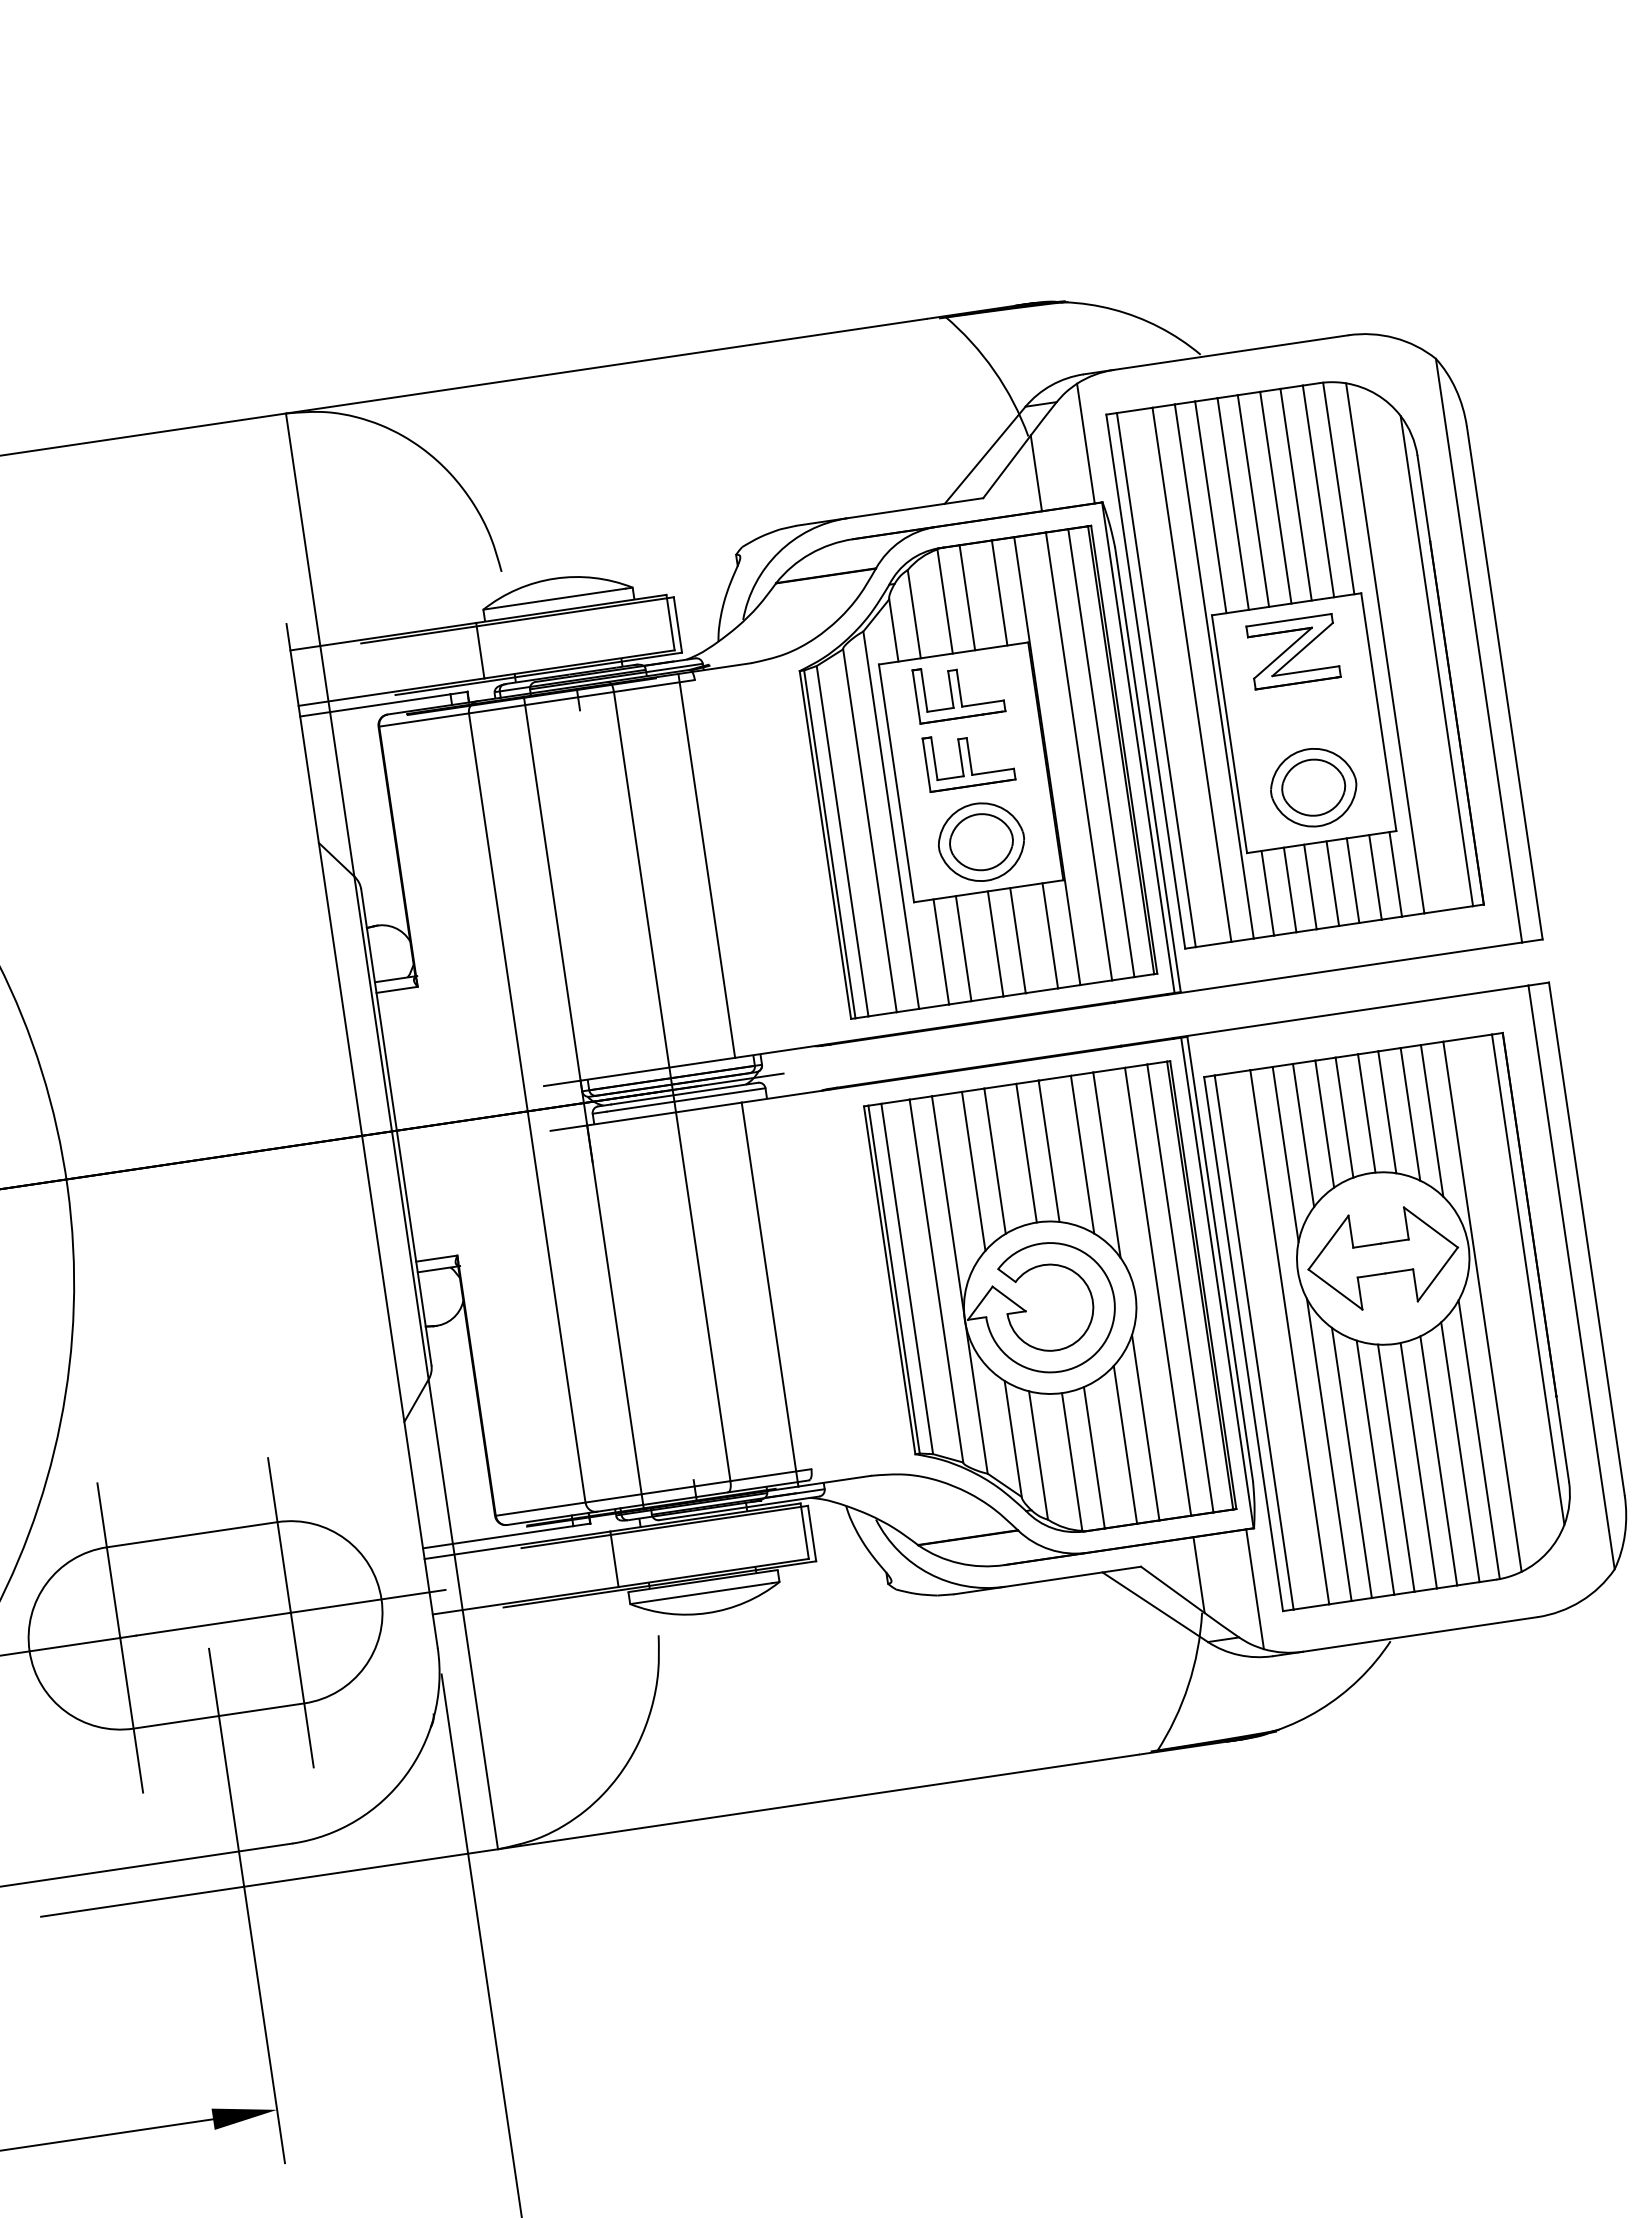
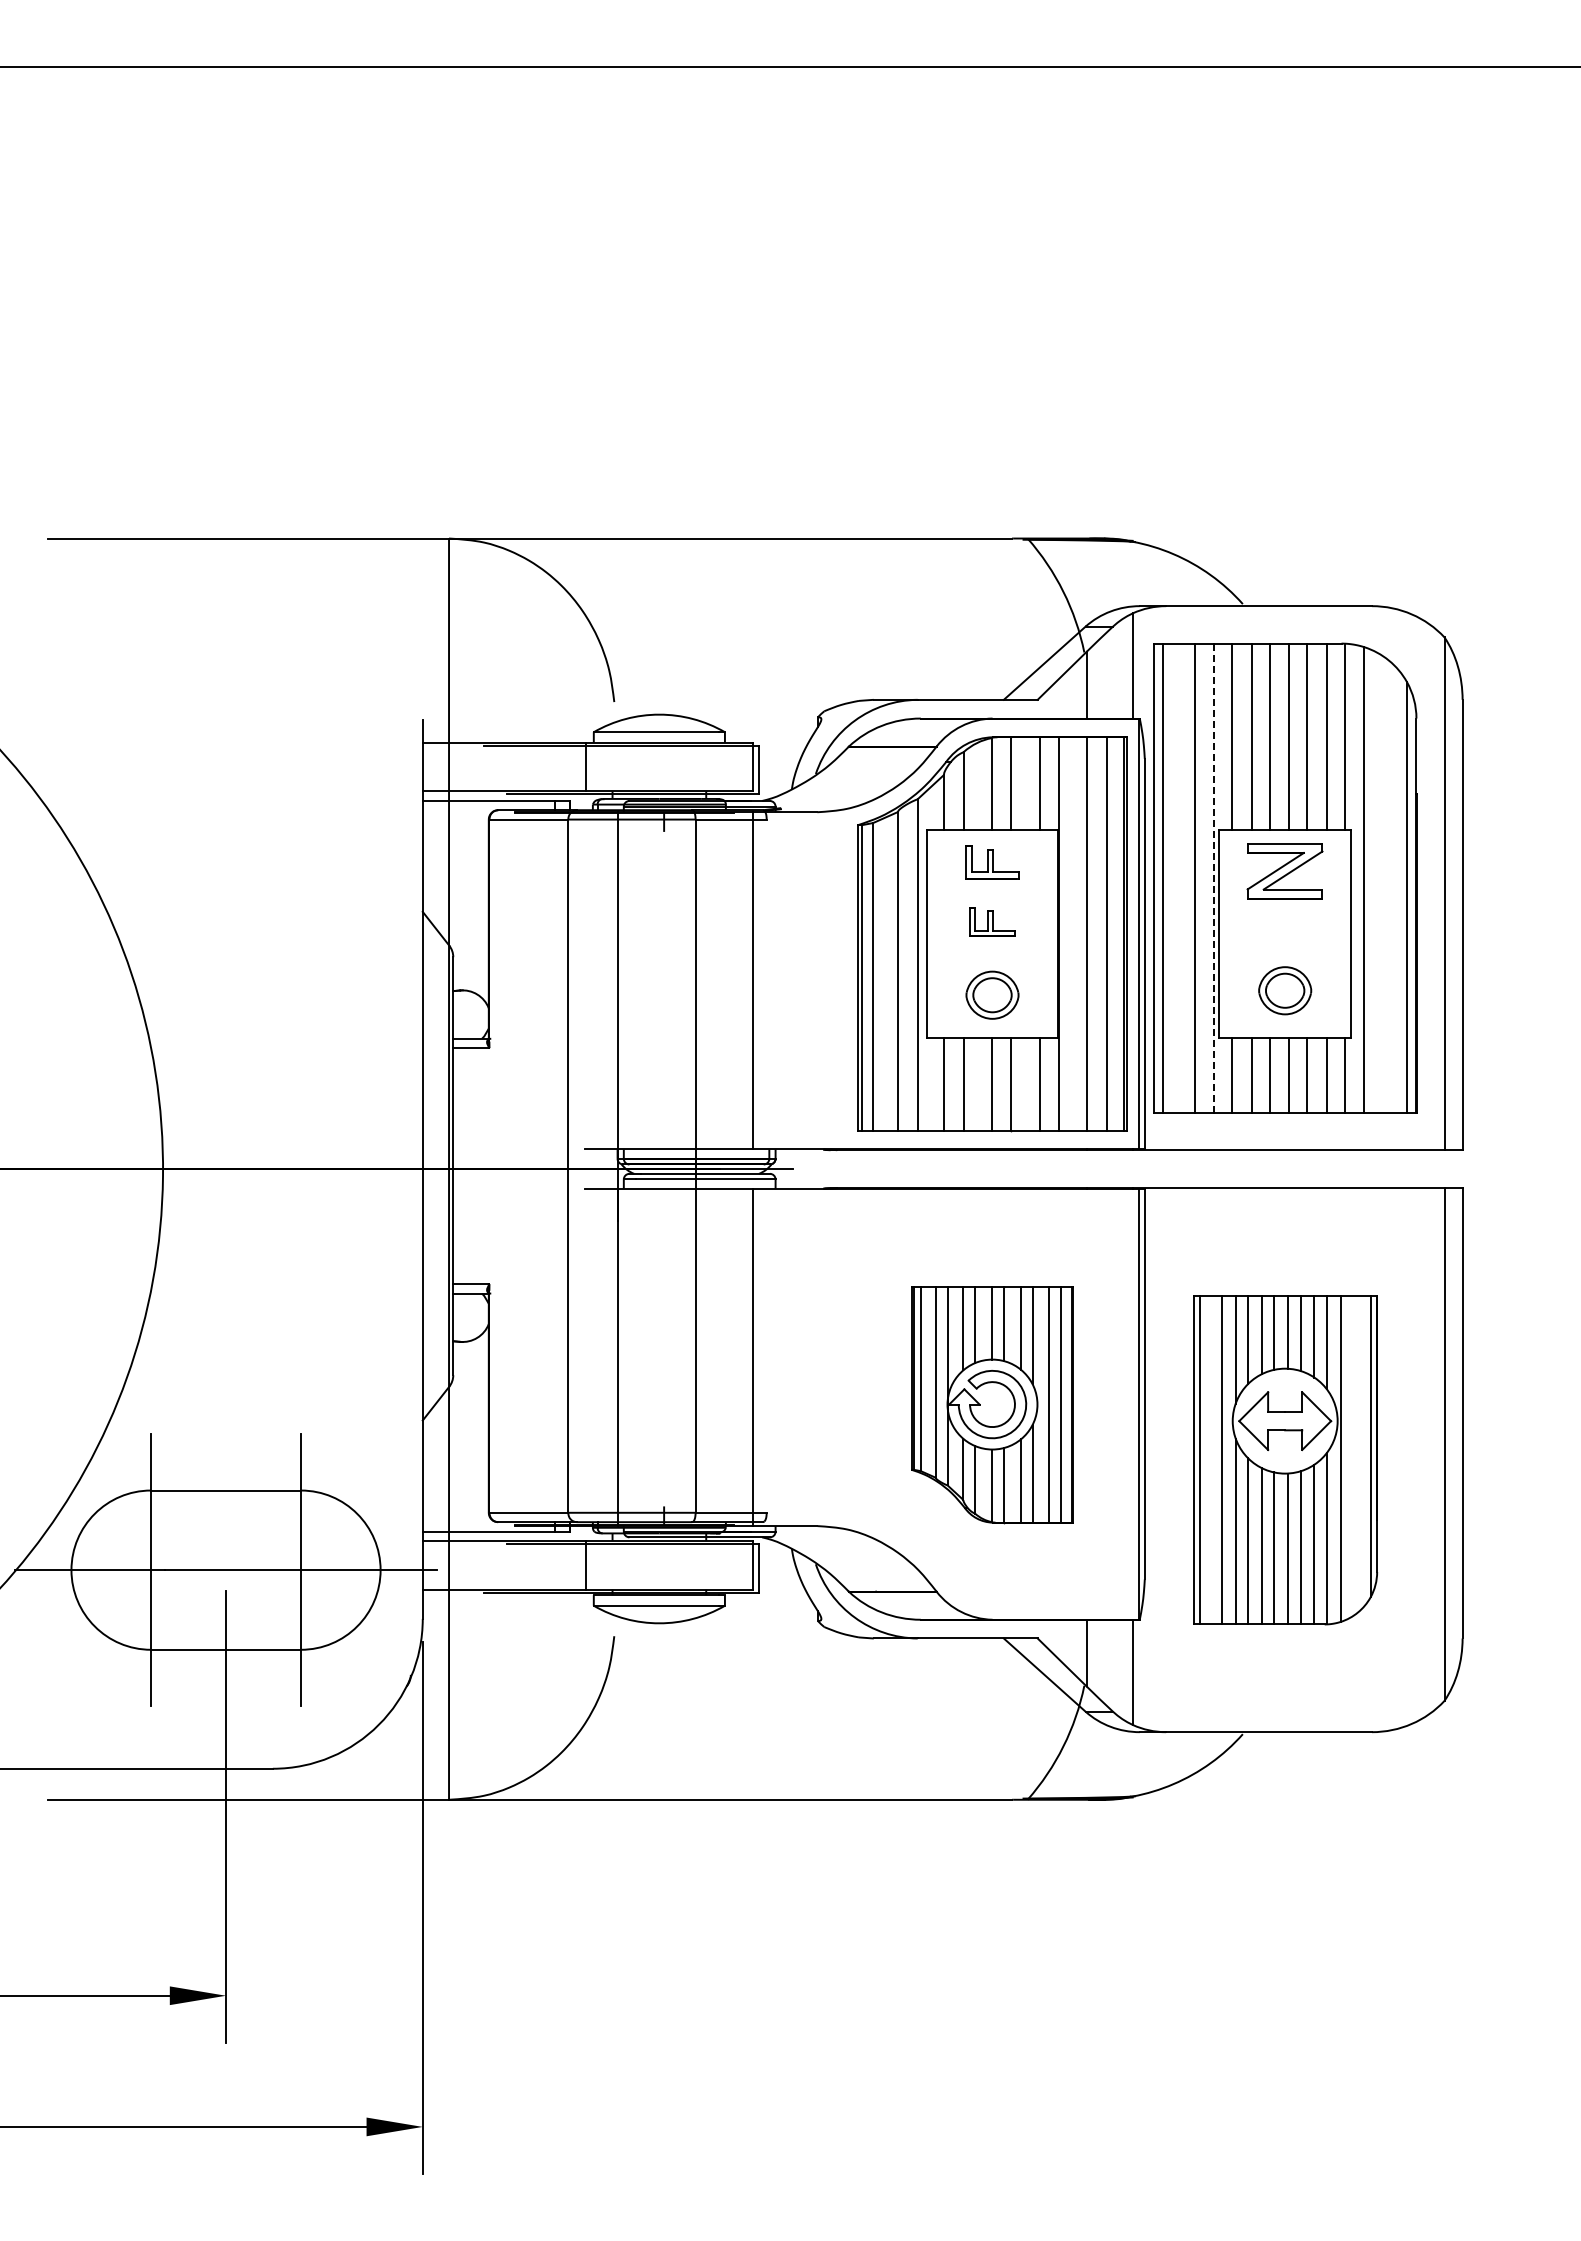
line: (1214, 671) -> (1214, 878), solid -> dashed
part: (959, 690) -> (992, 862), size x0.7
part: (969, 759) -> (992, 922), size x0.6
part: (1314, 787) -> (1285, 990), size x0.7
part: (981, 841) -> (992, 994), size x0.7
part: (1050, 1307) -> (992, 1404), size x0.6
part: (1393, 1322) -> (1285, 1460), size x0.7

